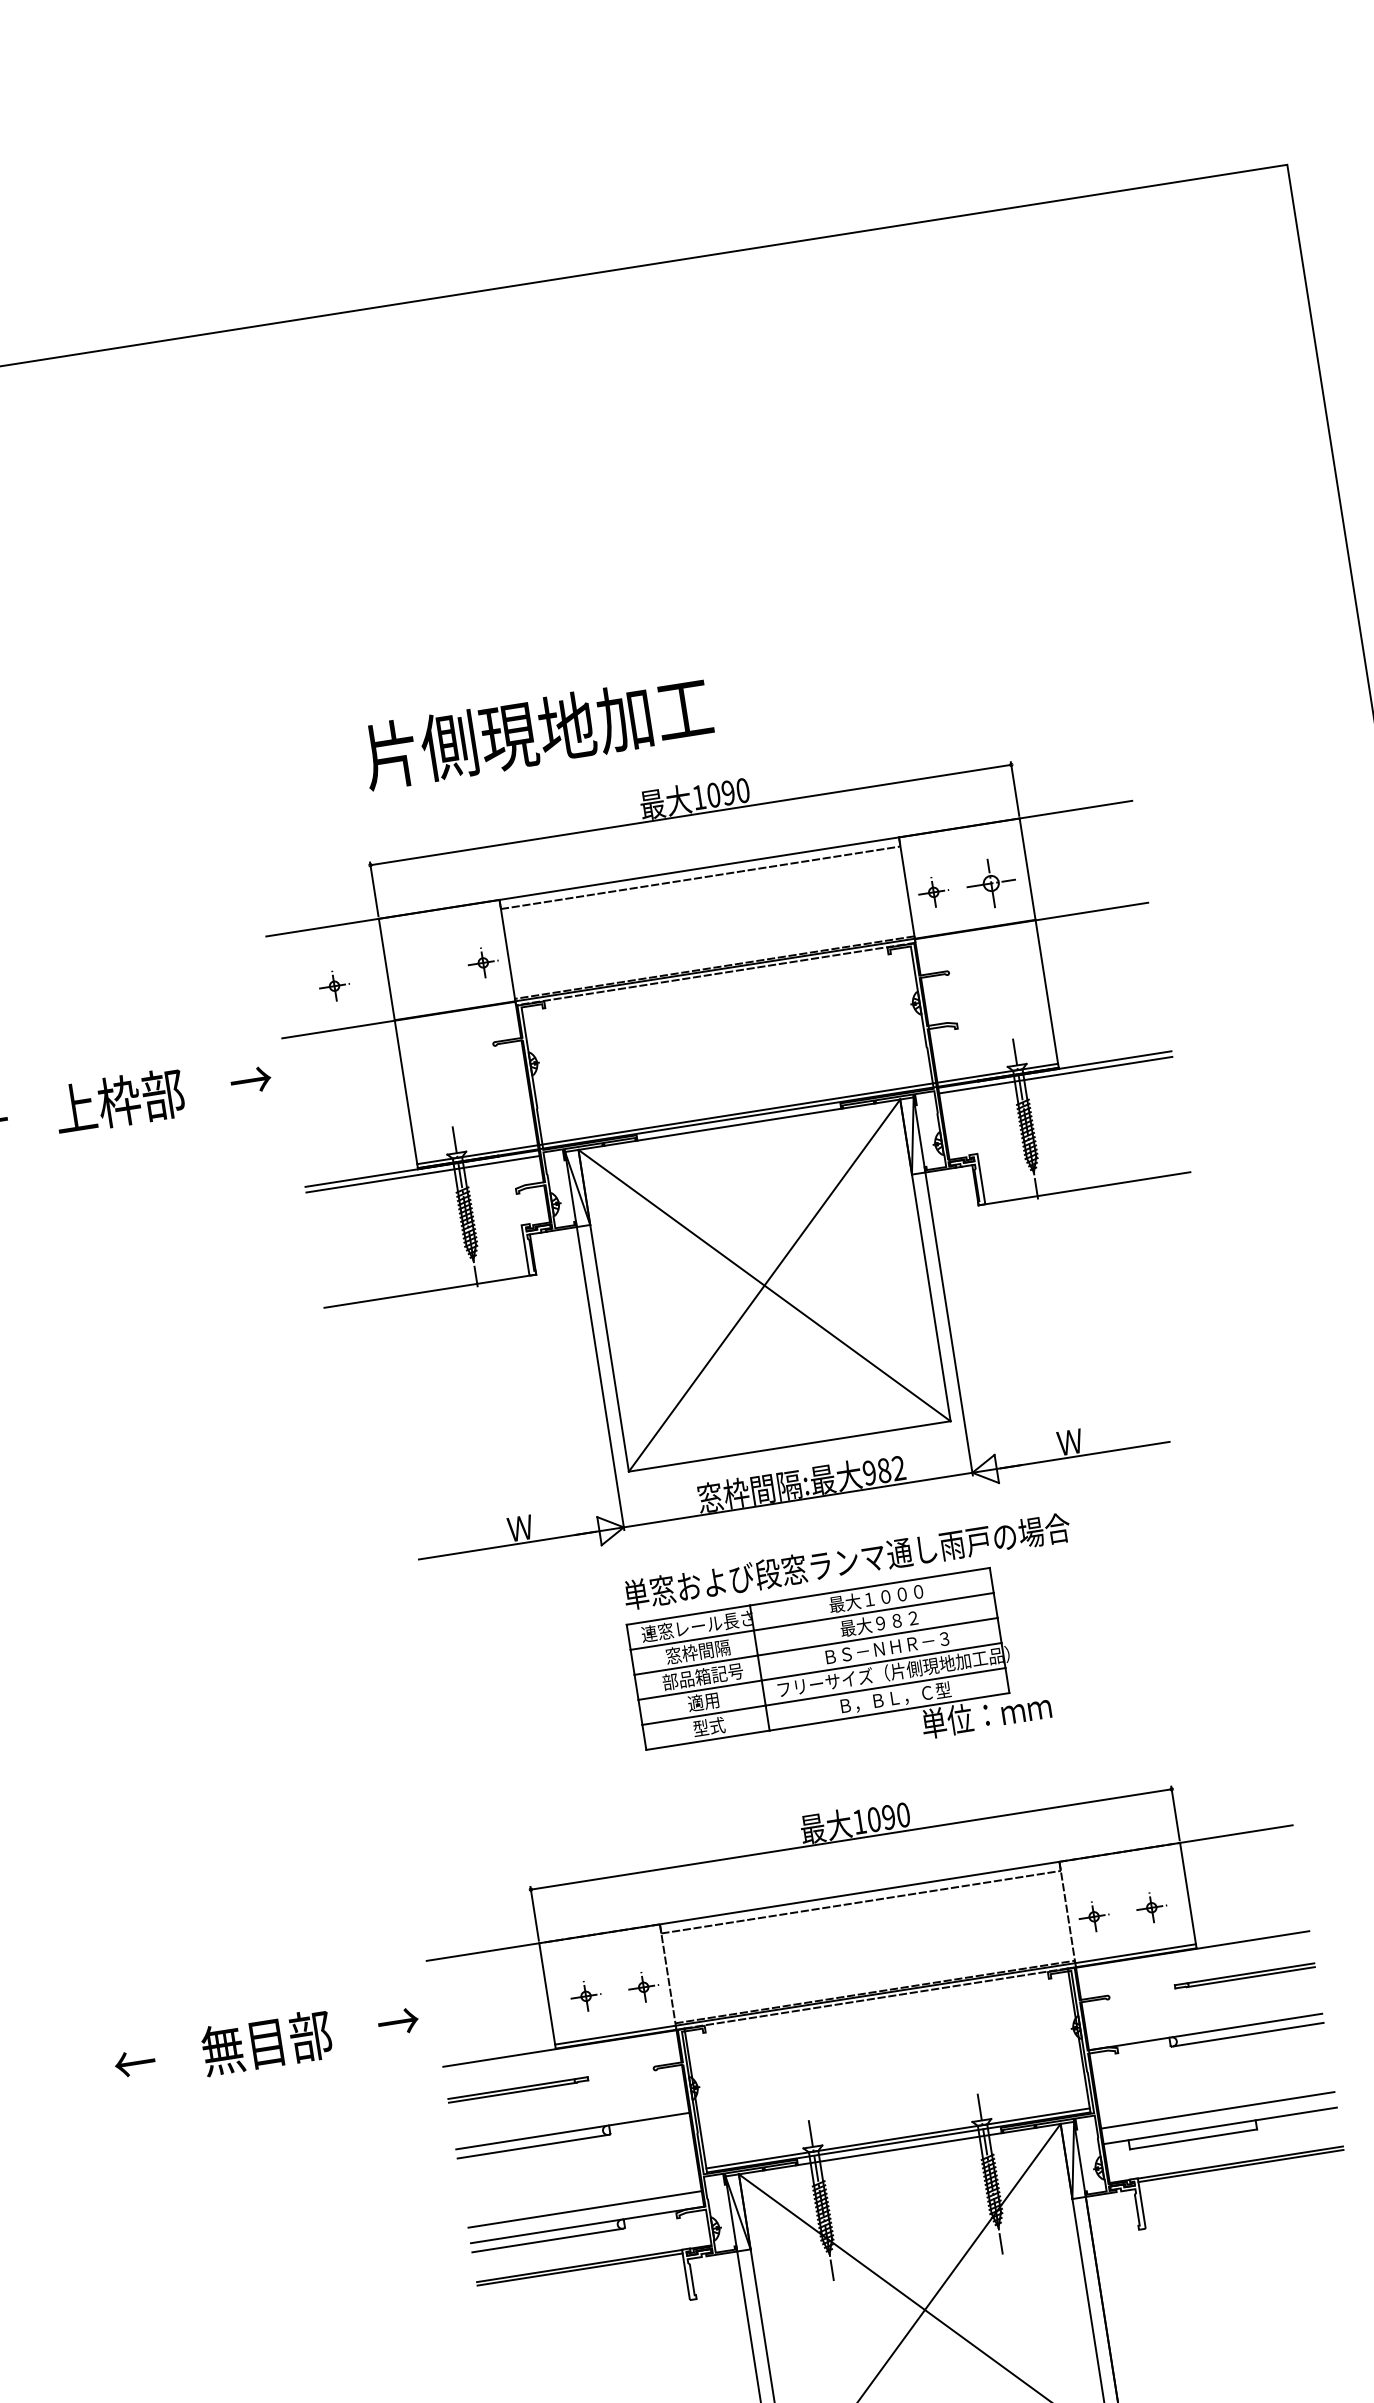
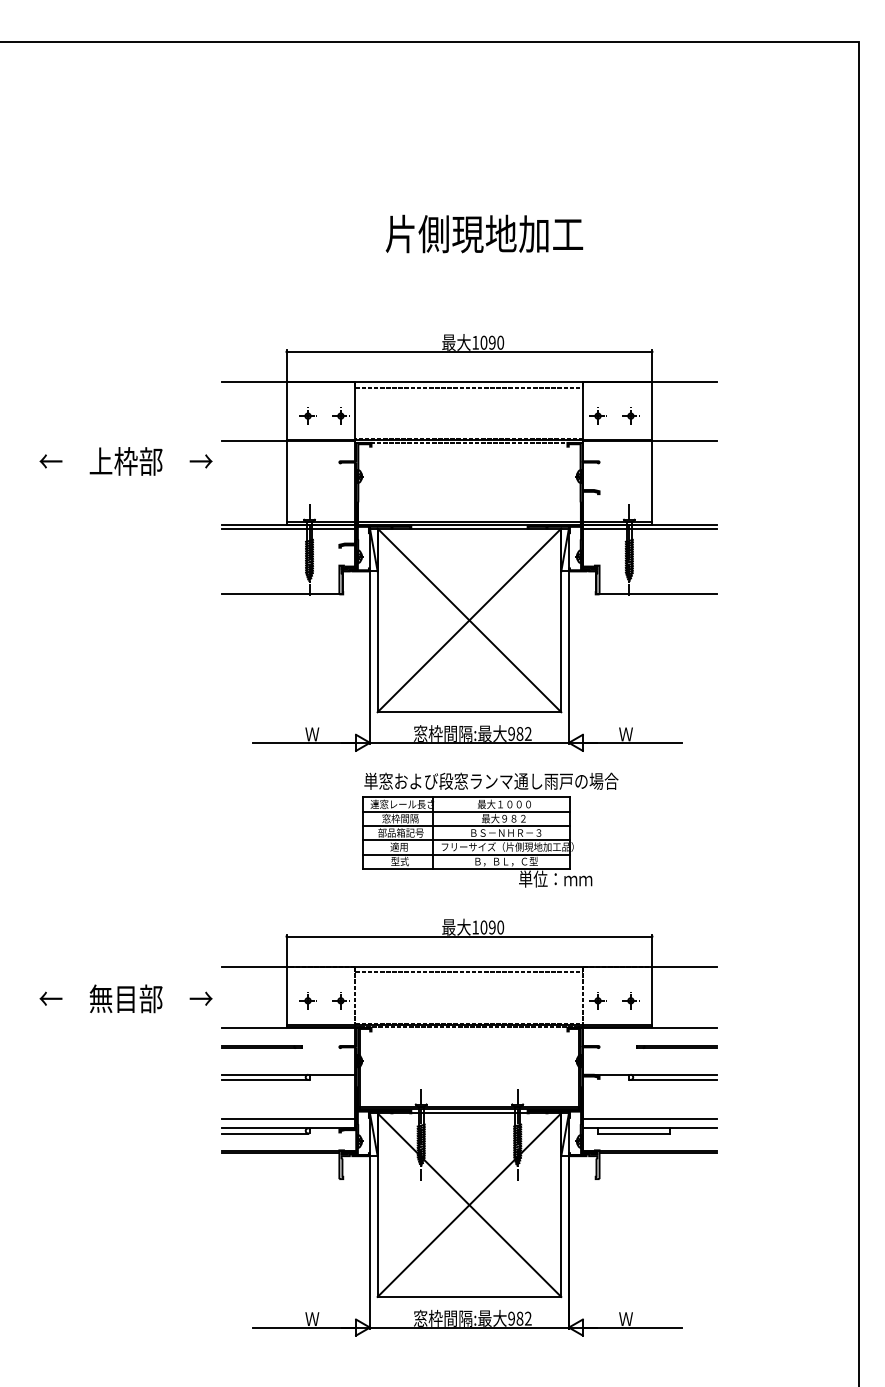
text: (537, 730) -> (484, 233), moved
part: (990, 882) -> (630, 415), size x0.62
part: (333, 985) -> (307, 415), moved

